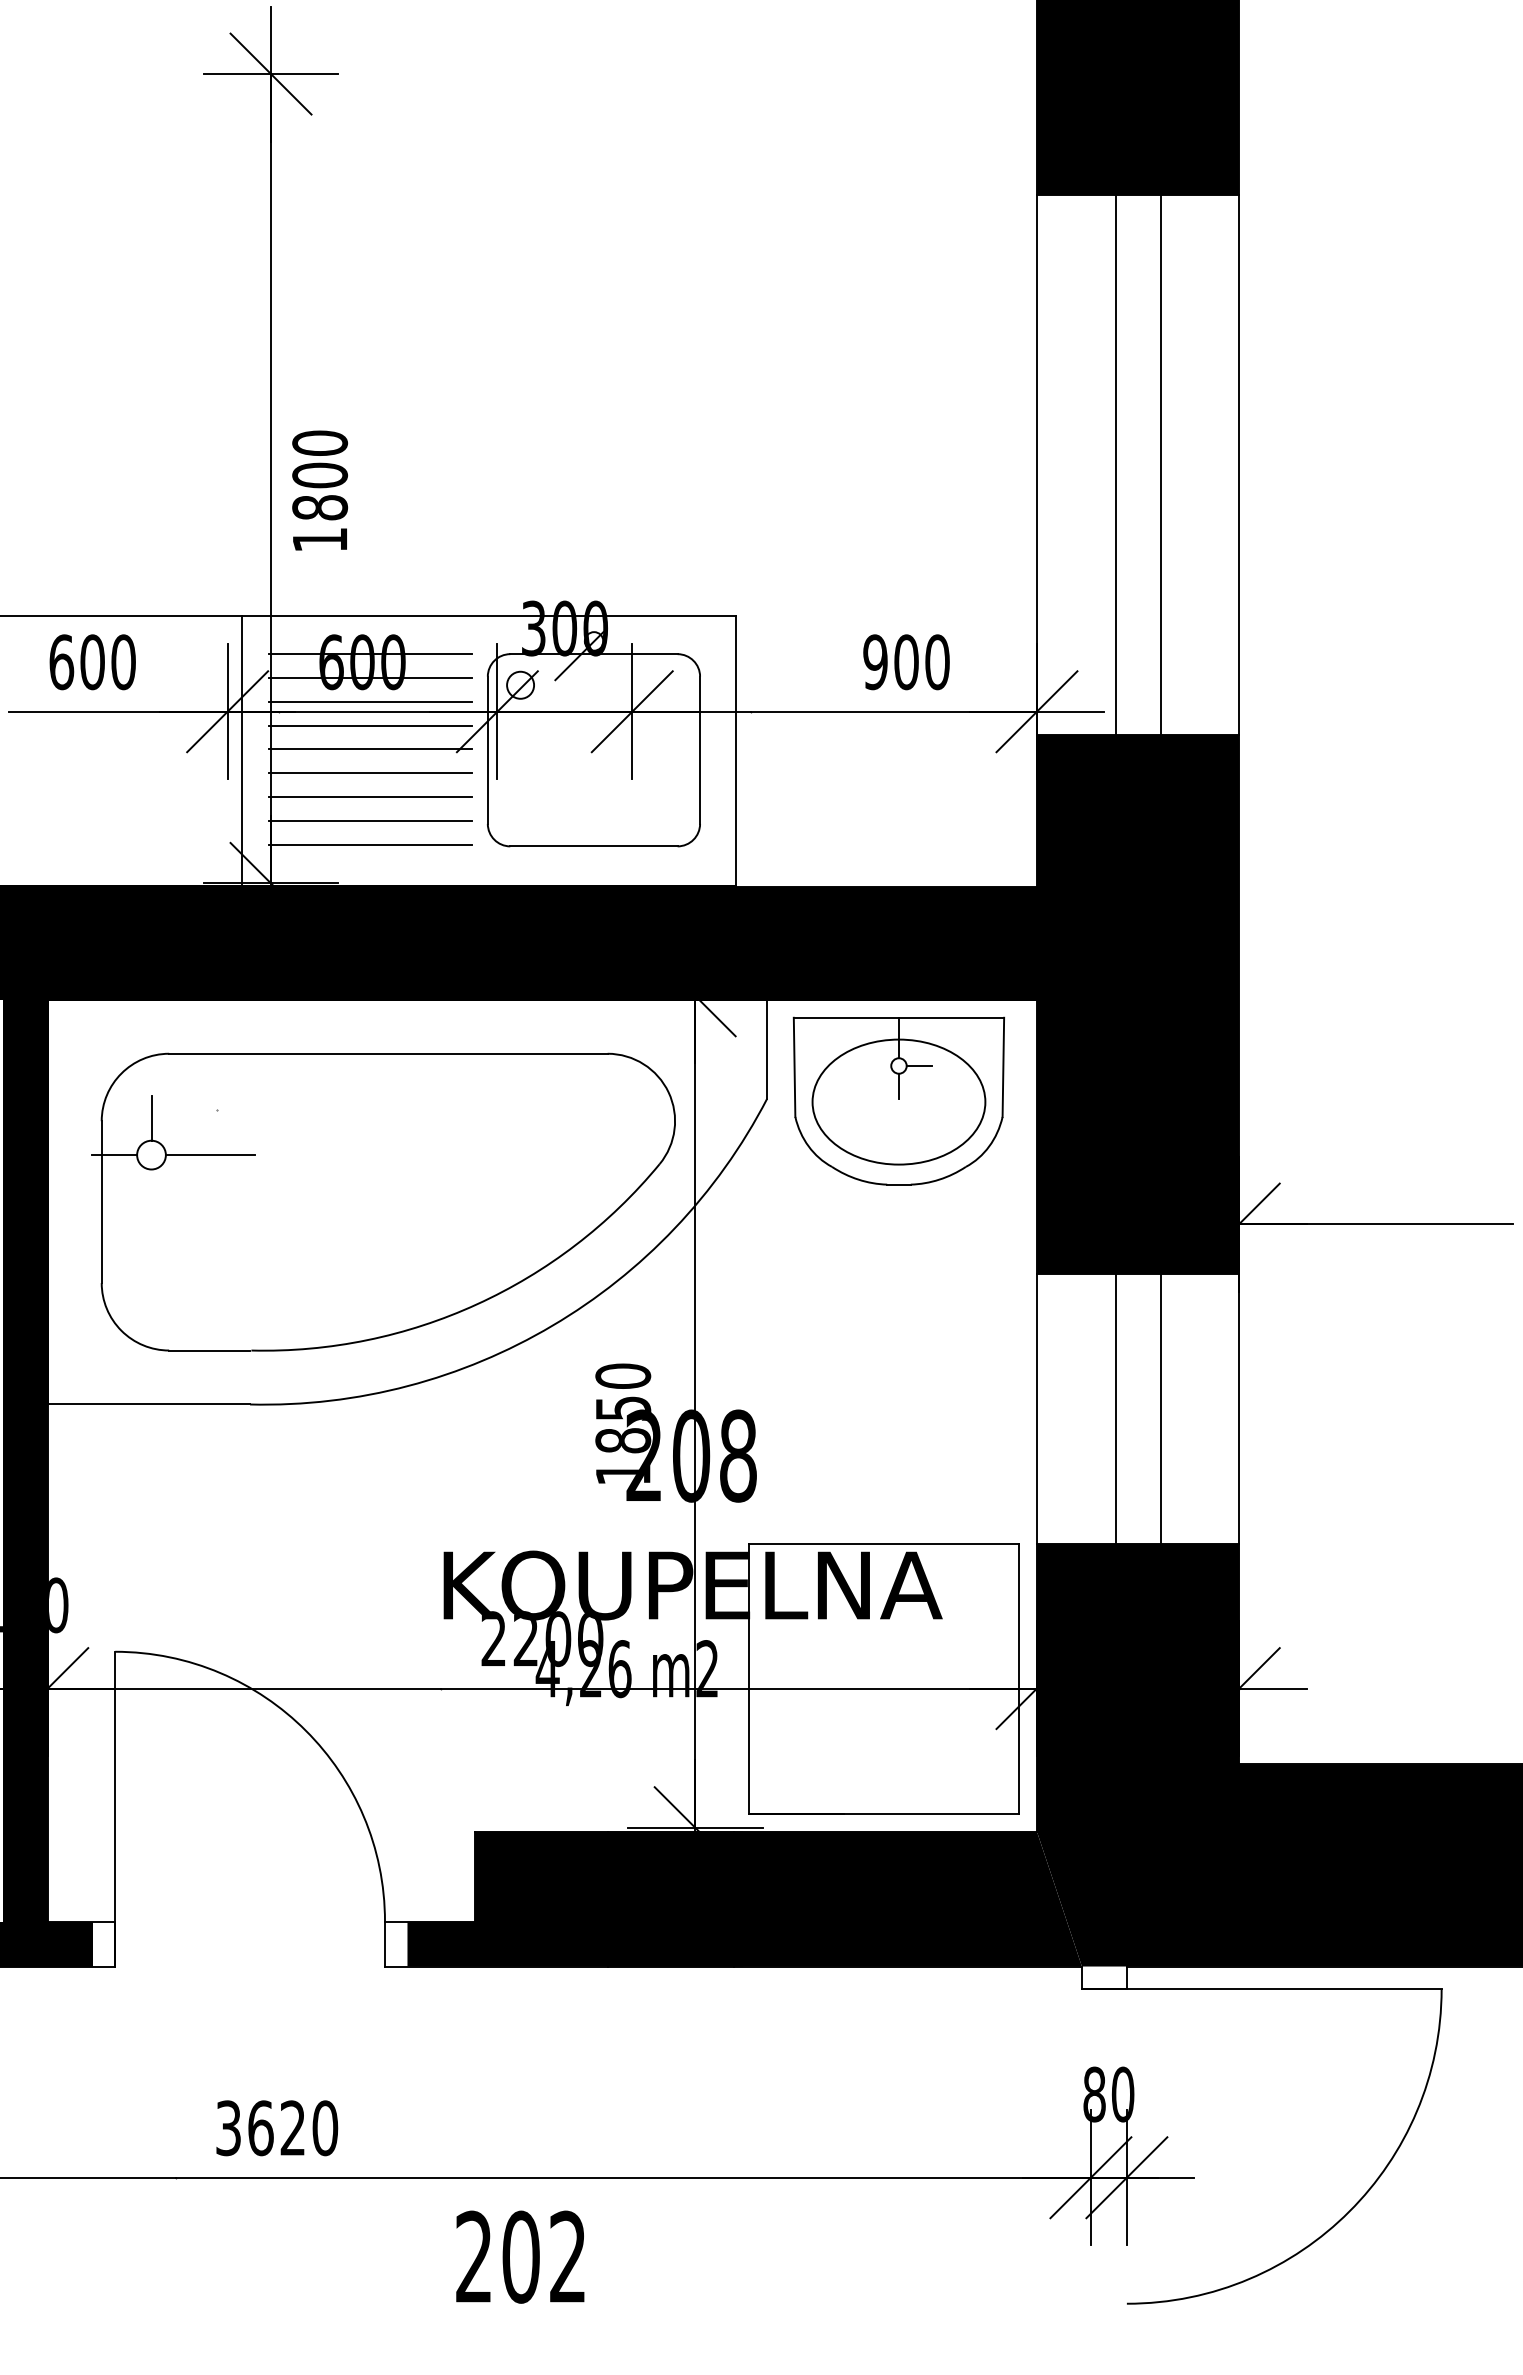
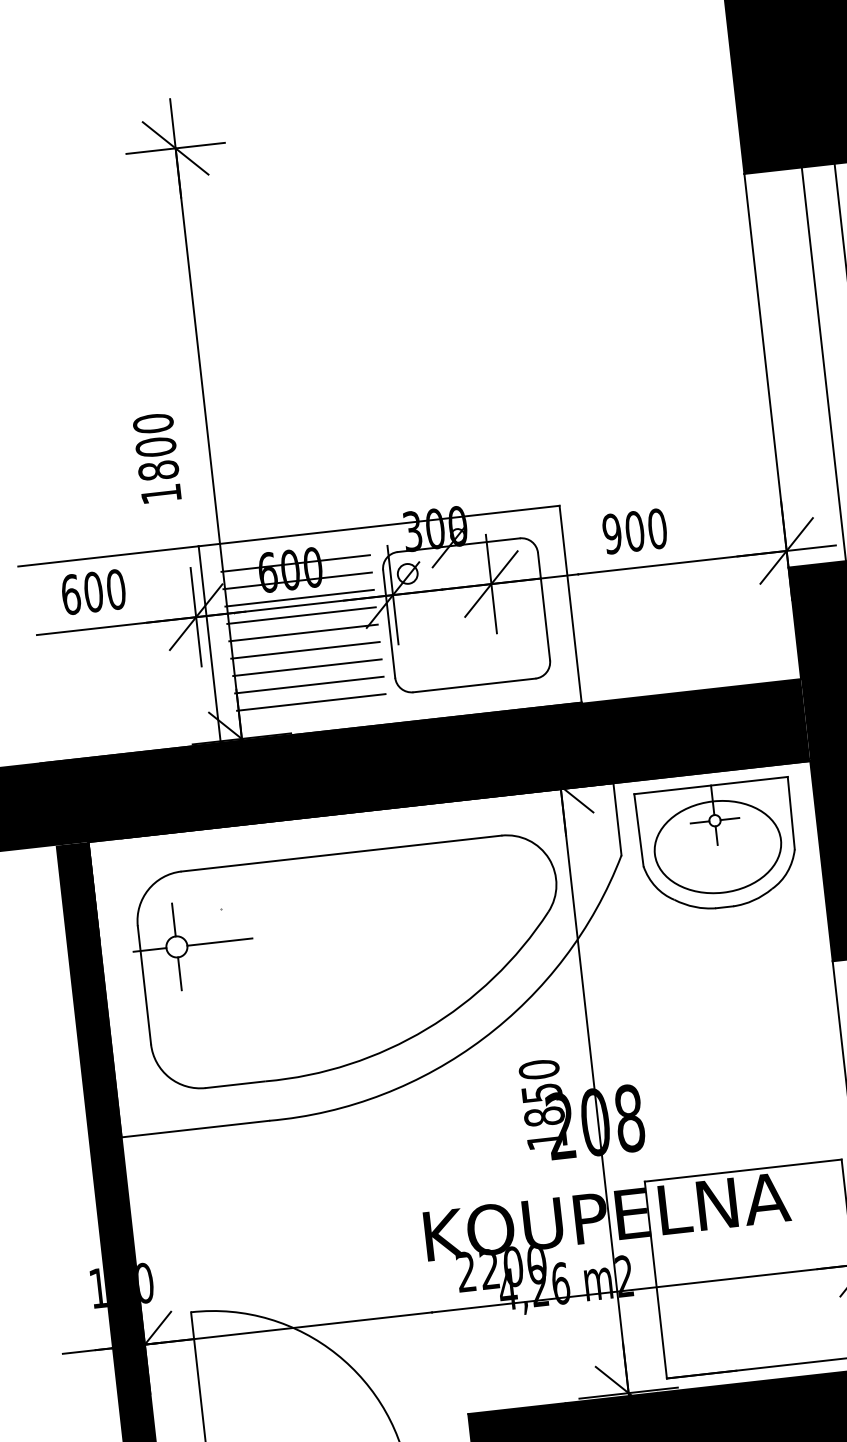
text: (320, 490) -> (157, 458), moved
text: (906, 662) -> (634, 531), moved
line: (878, 1066) -> (700, 822), added
line: (151, 1191) -> (179, 973), added

